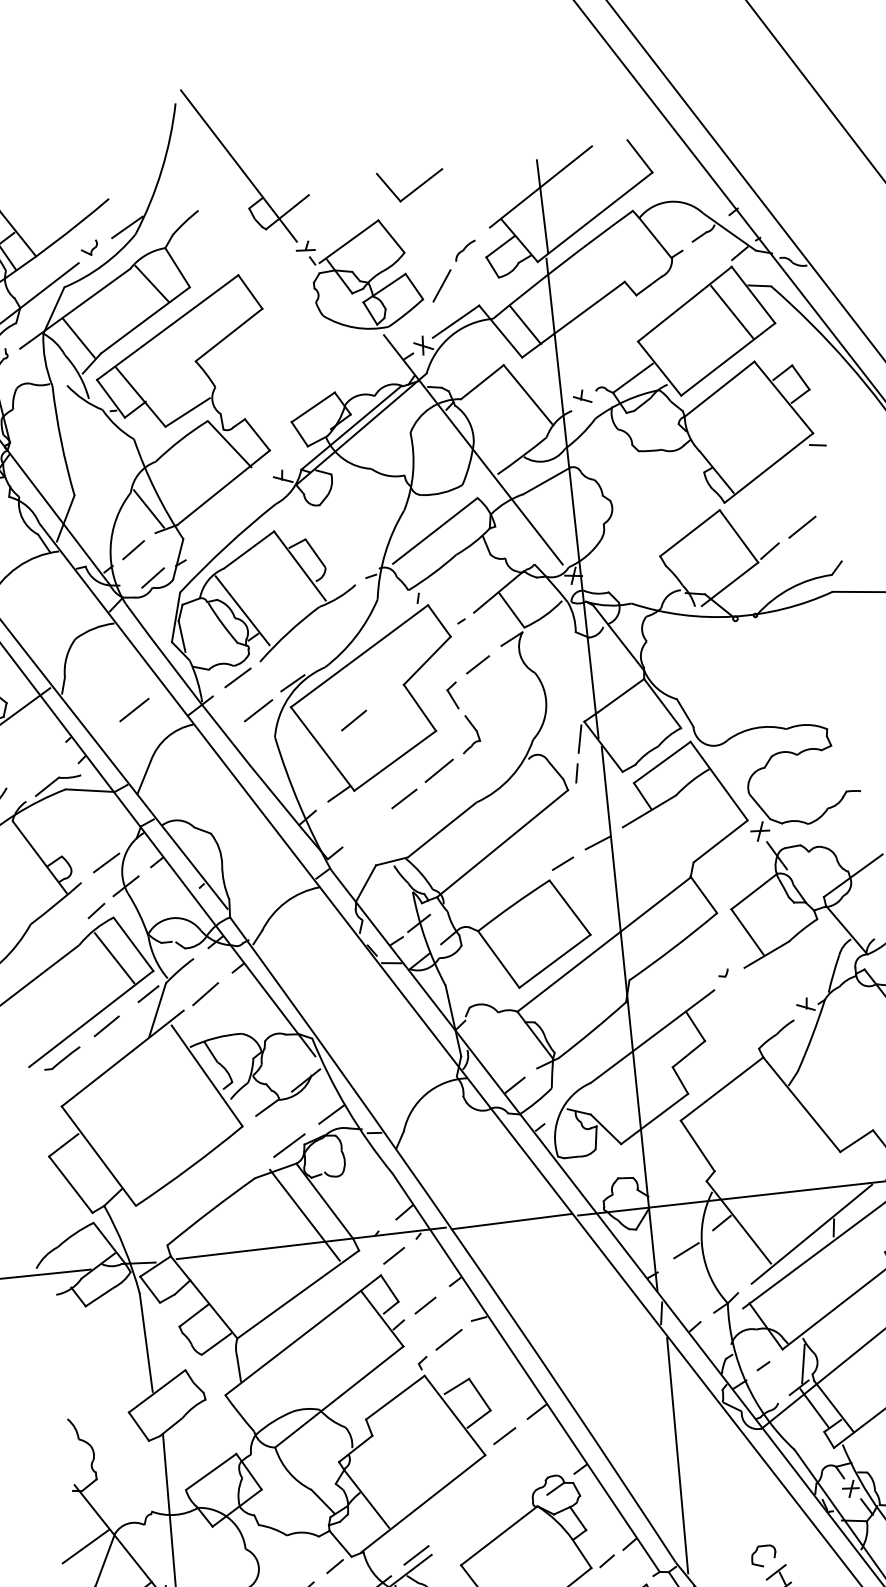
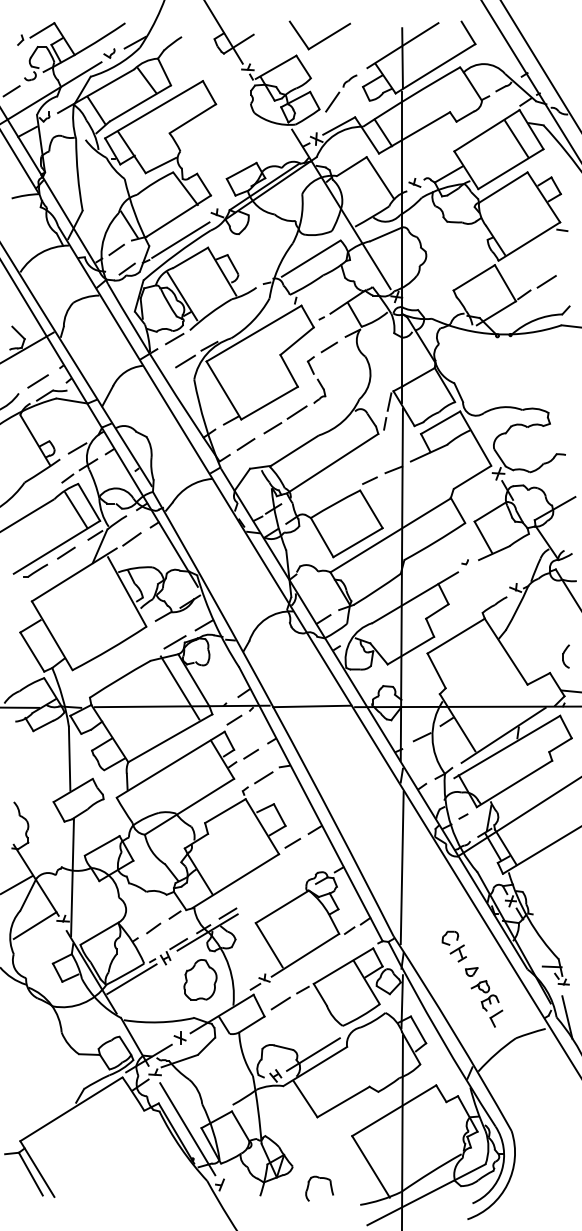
part: (410, 185) -> (319, 35), size x1.43
line: (230, 523) -> (180, 239), added
line: (133, 710) -> (37, 381), moved
line: (353, 720) -> (245, 444), moved

